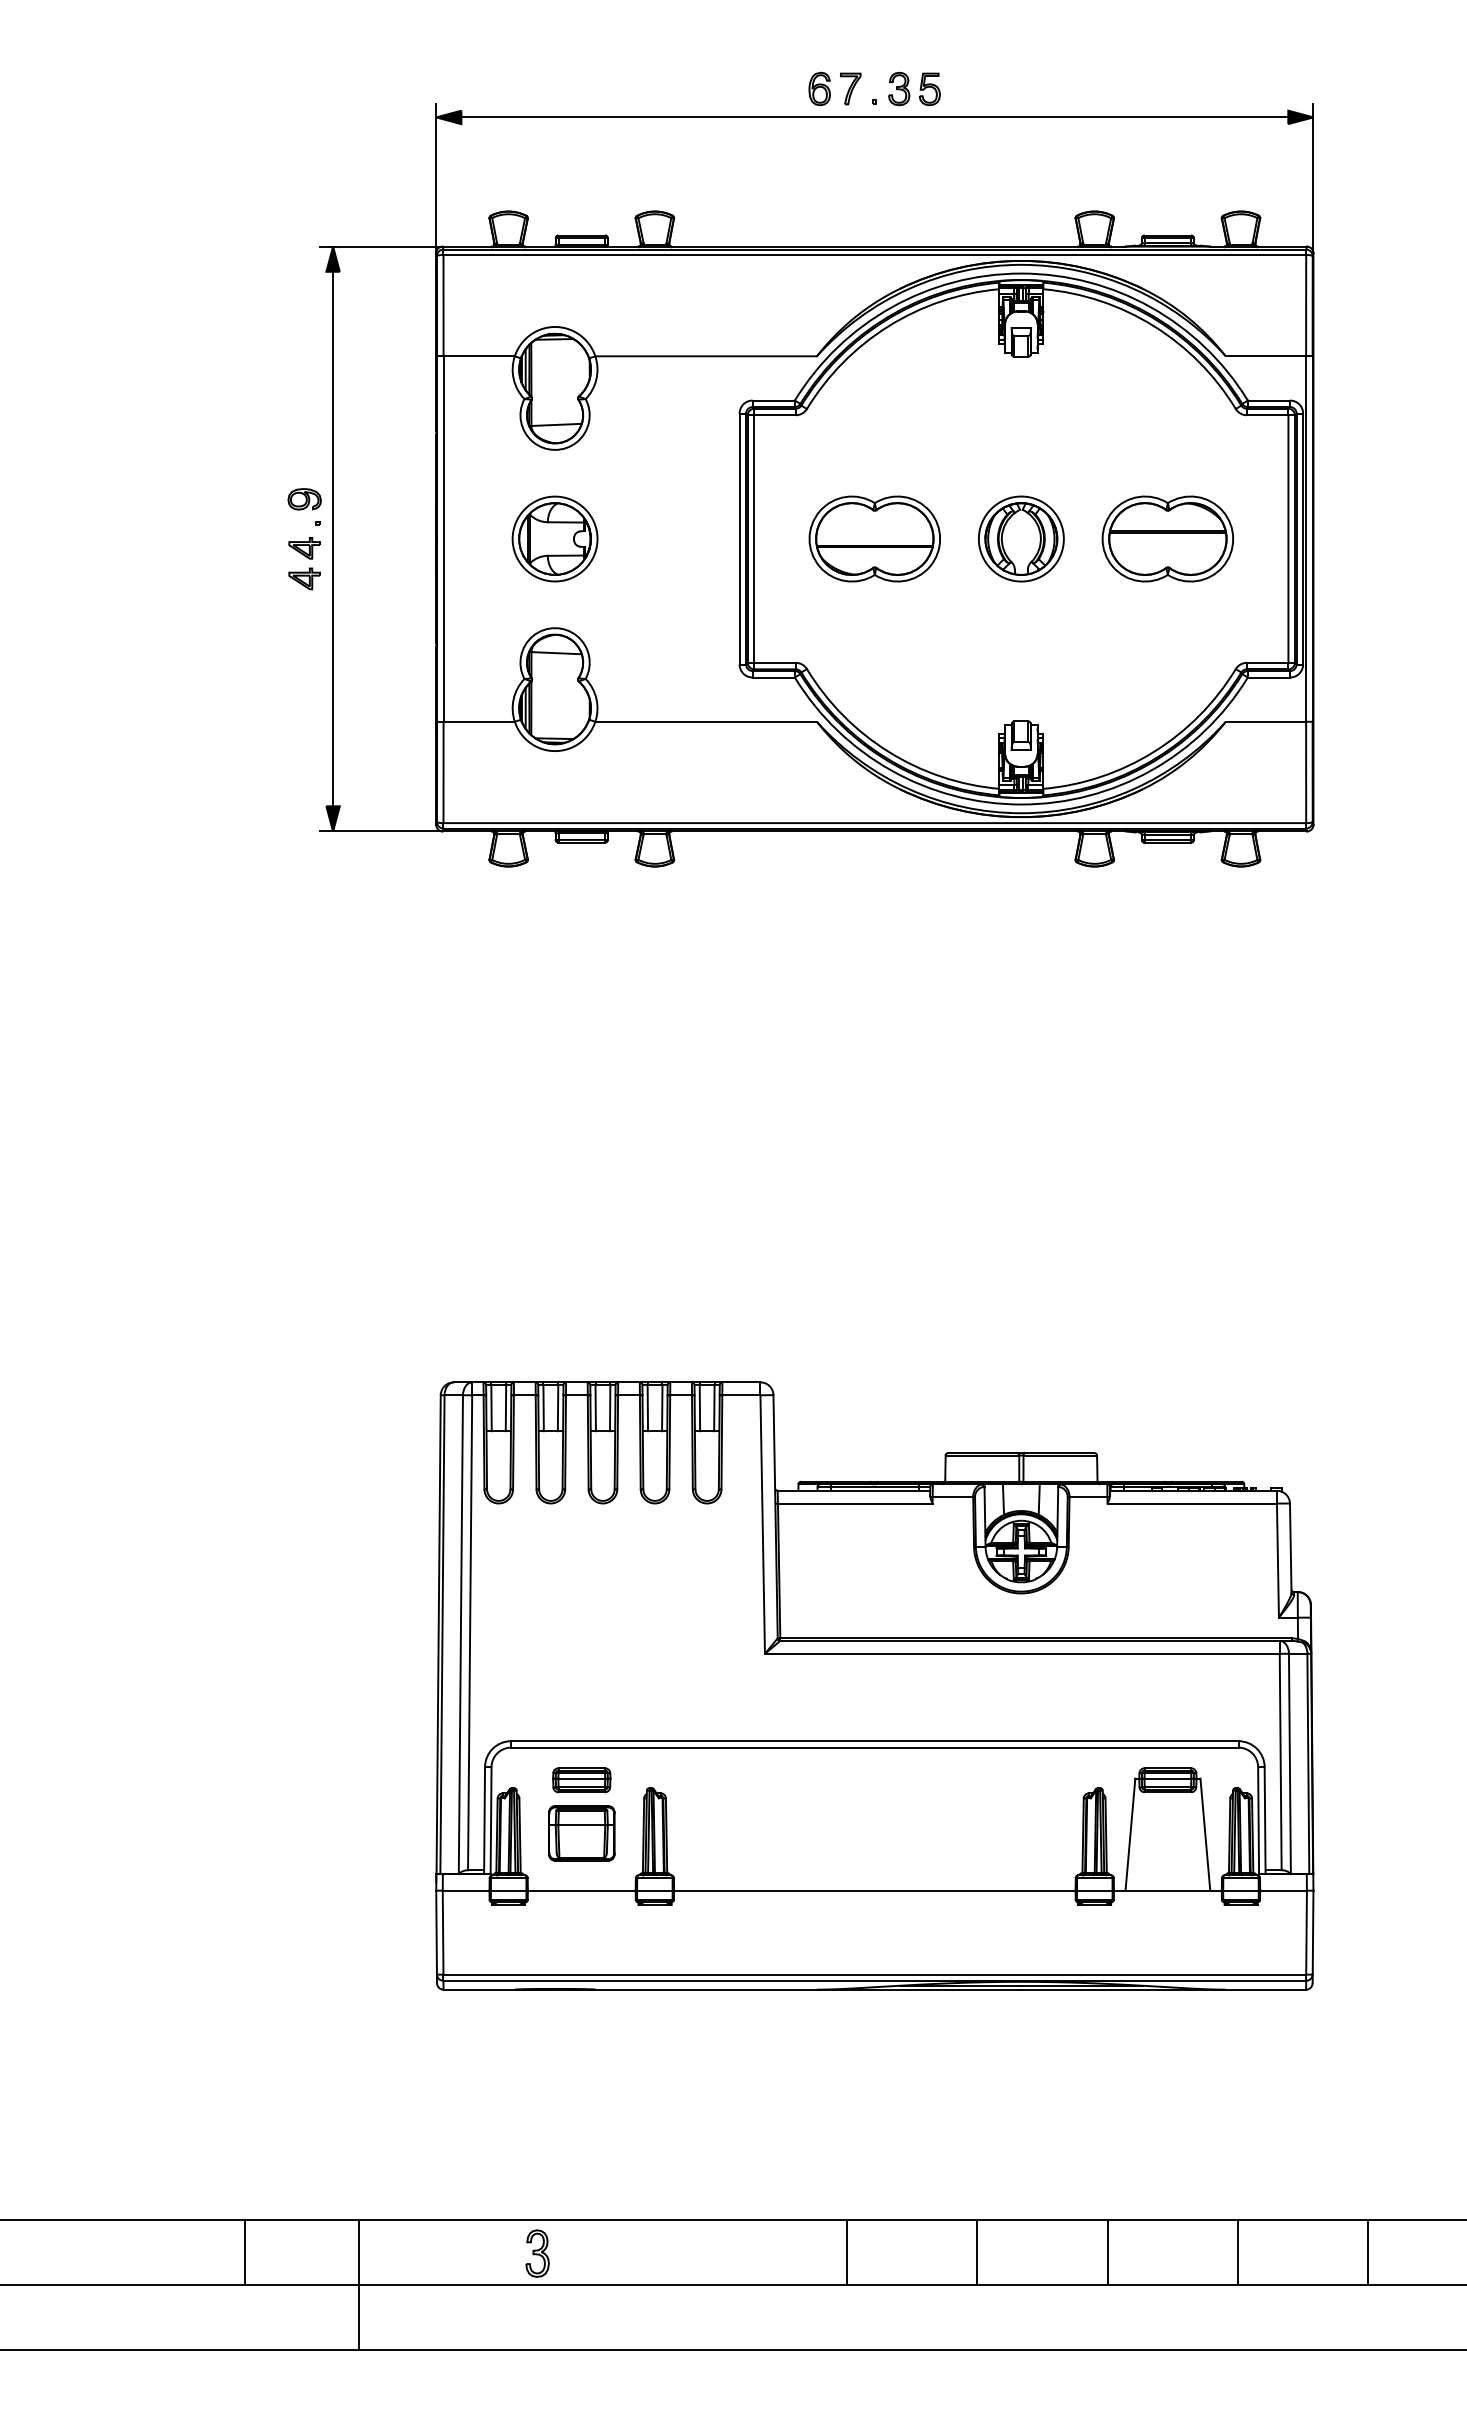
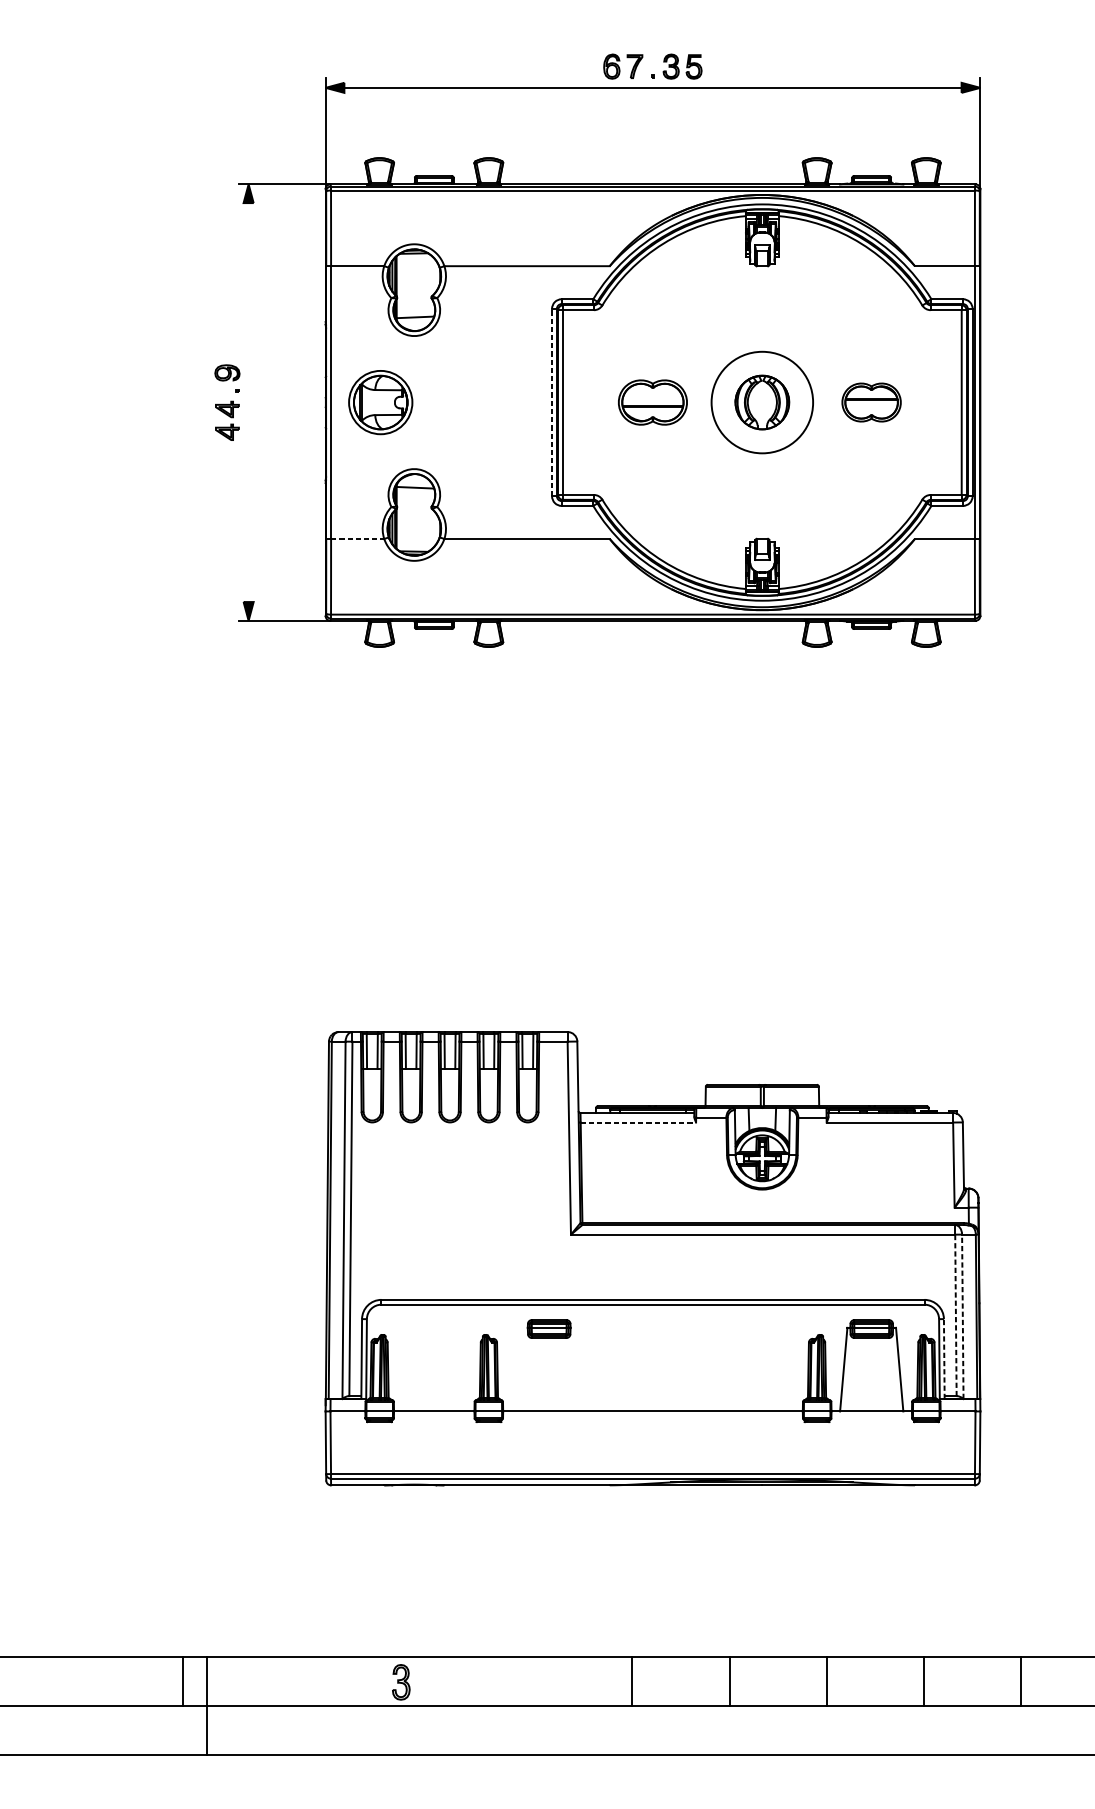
line: (333, 538) -> (248, 402), removed
part: (554, 538) -> (380, 402), moved
line: (739, 538) -> (551, 402), solid -> dashed
part: (874, 538) -> (652, 402), size x0.7
circle: (1020, 538) -> (761, 402), size x1.6
part: (1167, 538) -> (871, 402), size x0.6
line: (479, 721) -> (357, 538), solid -> dashed
line: (855, 1503) -> (638, 1122), solid -> dashed
line: (1280, 1761) -> (955, 1315), solid -> dashed
line: (1289, 1763) -> (962, 1316), solid -> dashed
part: (581, 1780) -> (548, 1329), moved
line: (1265, 1820) -> (944, 1359), solid -> dashed
part: (581, 1833) -> (434, 1368), removed
line: (358, 2285) -> (207, 1706), moved

